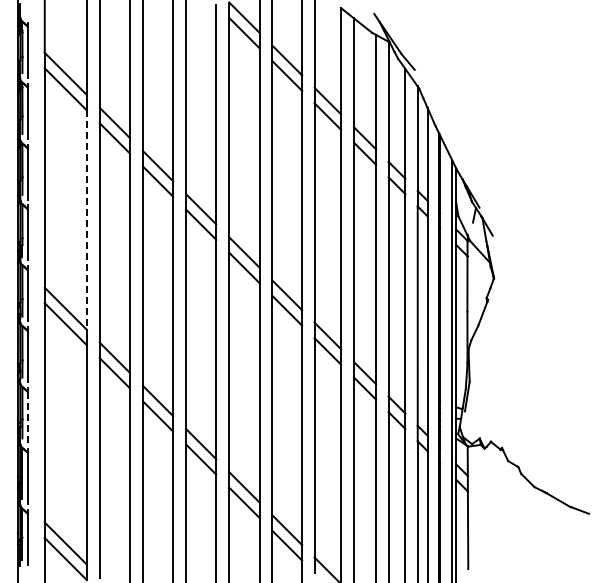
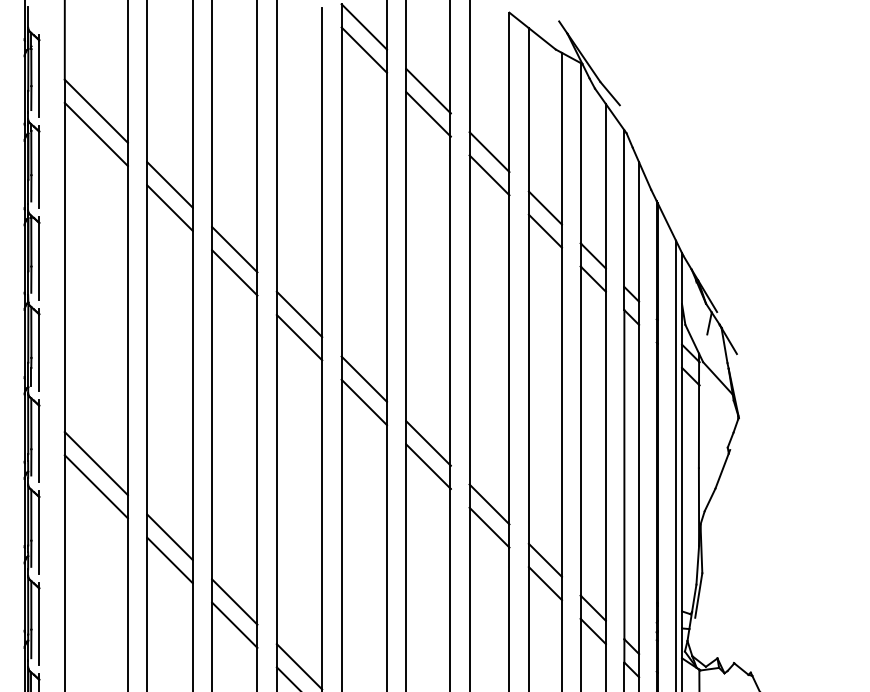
line: (86, 220) -> (127, 331), dashed -> solid
line: (27, 417) -> (38, 626), dashed -> solid

